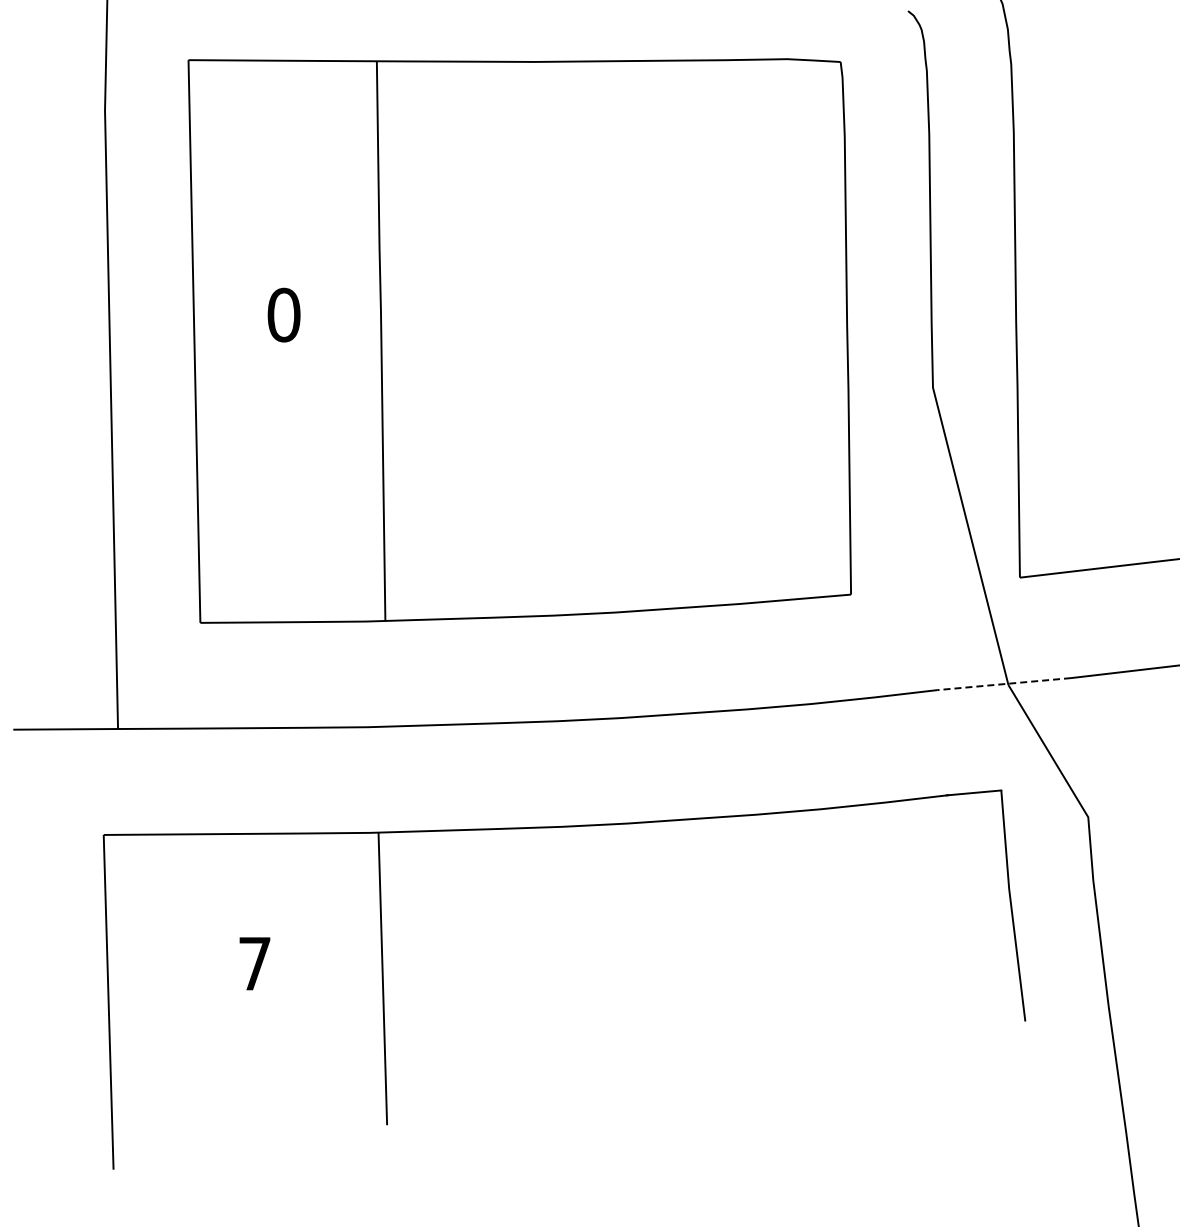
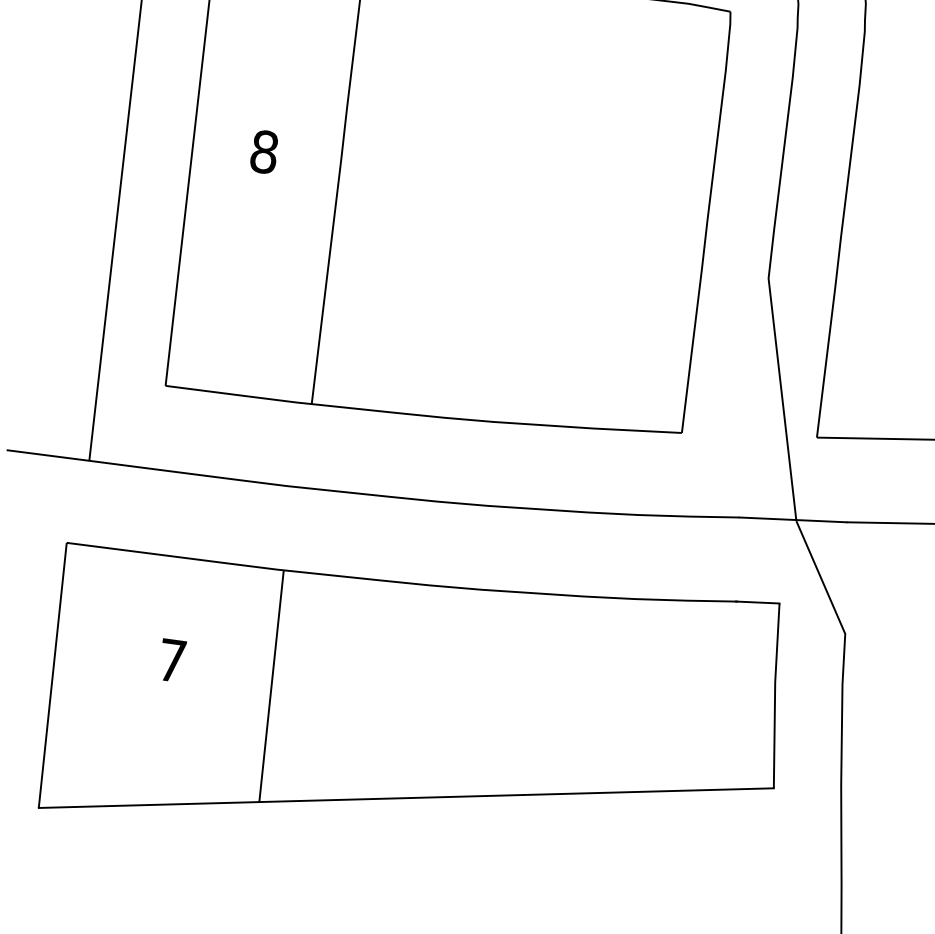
text: (283, 315) -> (263, 152), 0 -> 8
line: (1003, 684) -> (792, 520), dashed -> solid
line: (569, 1095) -> (406, 798), added

